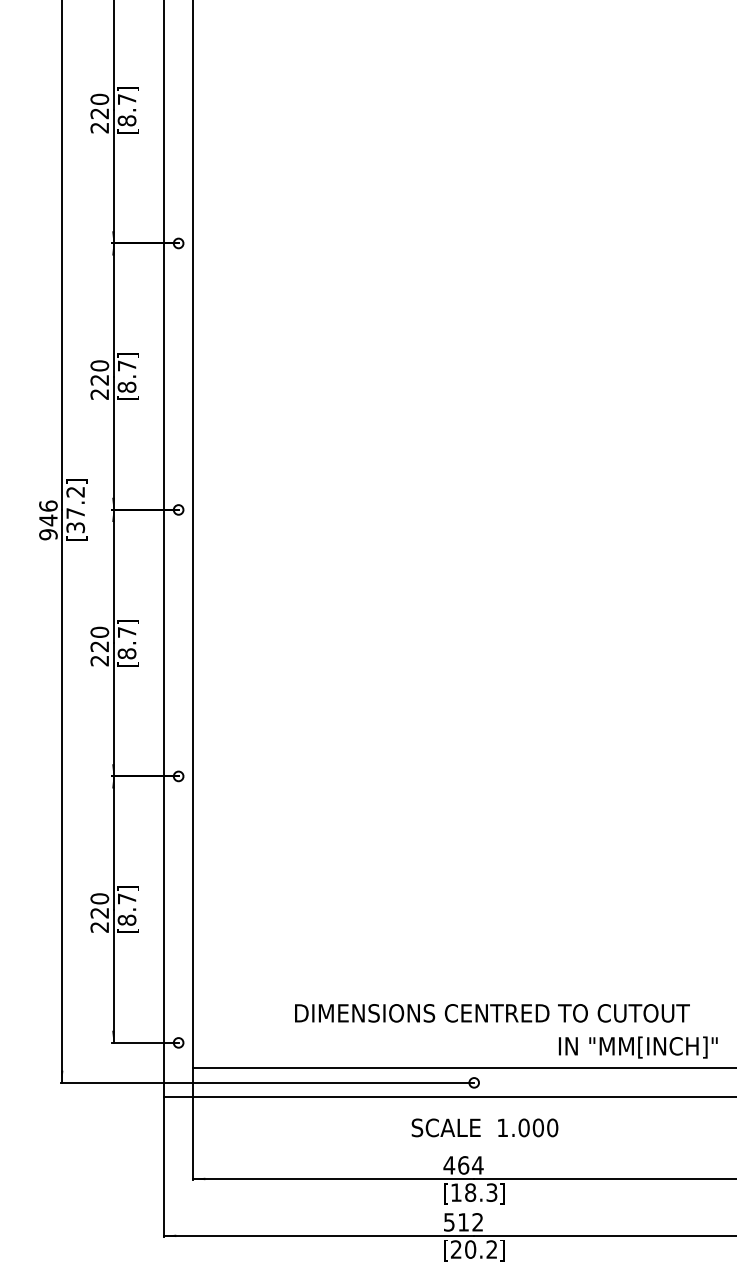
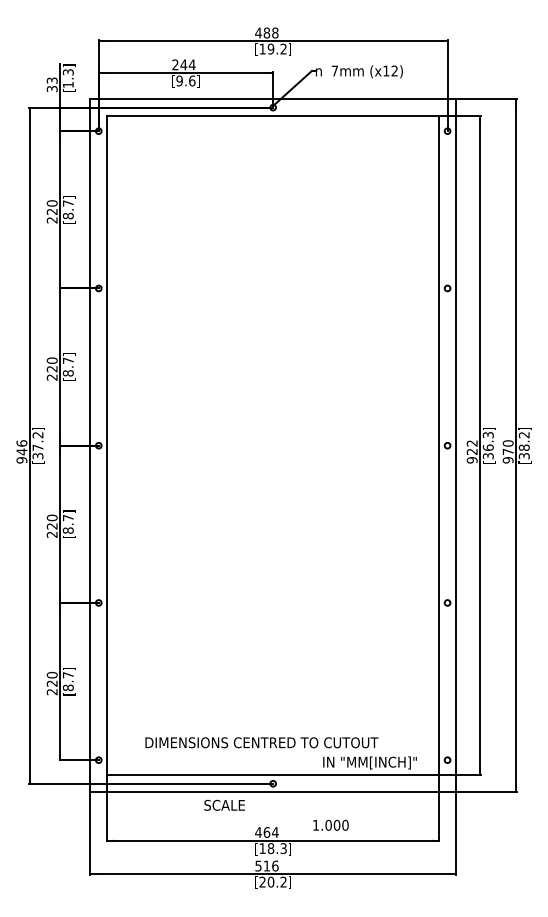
text: (491, 1012) -> (261, 742), moved
text: (445, 1126) -> (224, 804), moved
text: (527, 1126) -> (330, 824), moved
text: (478, 1221) -> (275, 865), 512 -> 516

